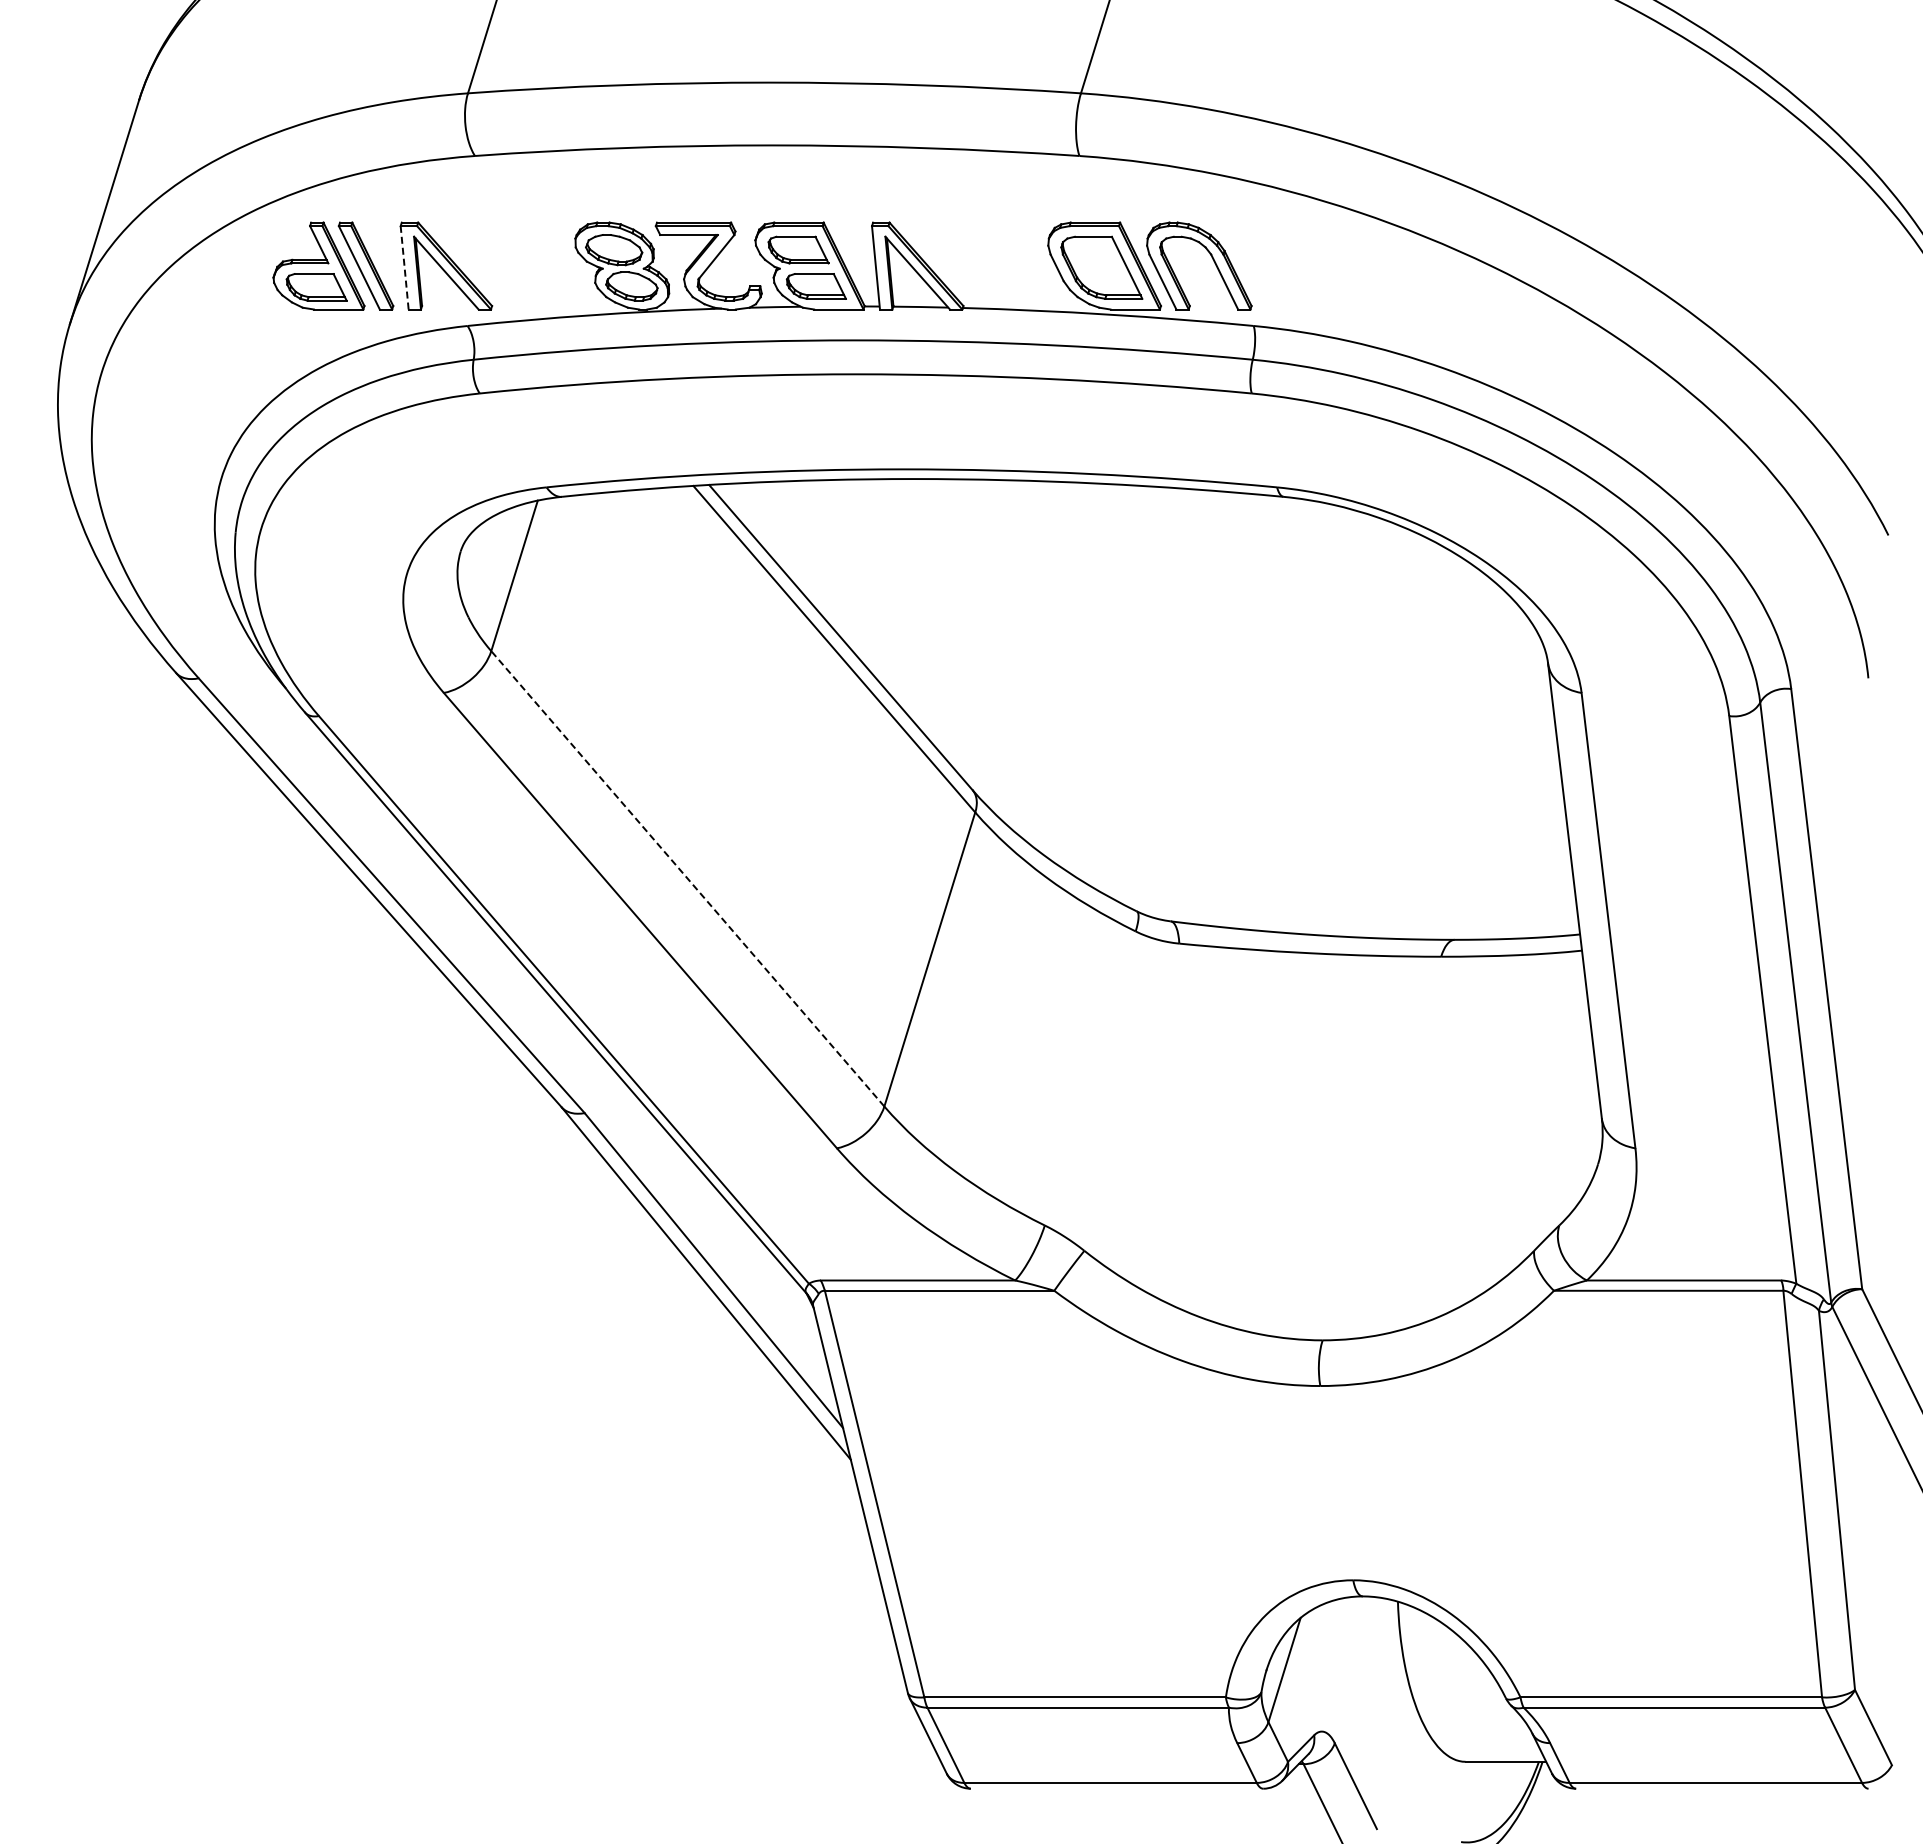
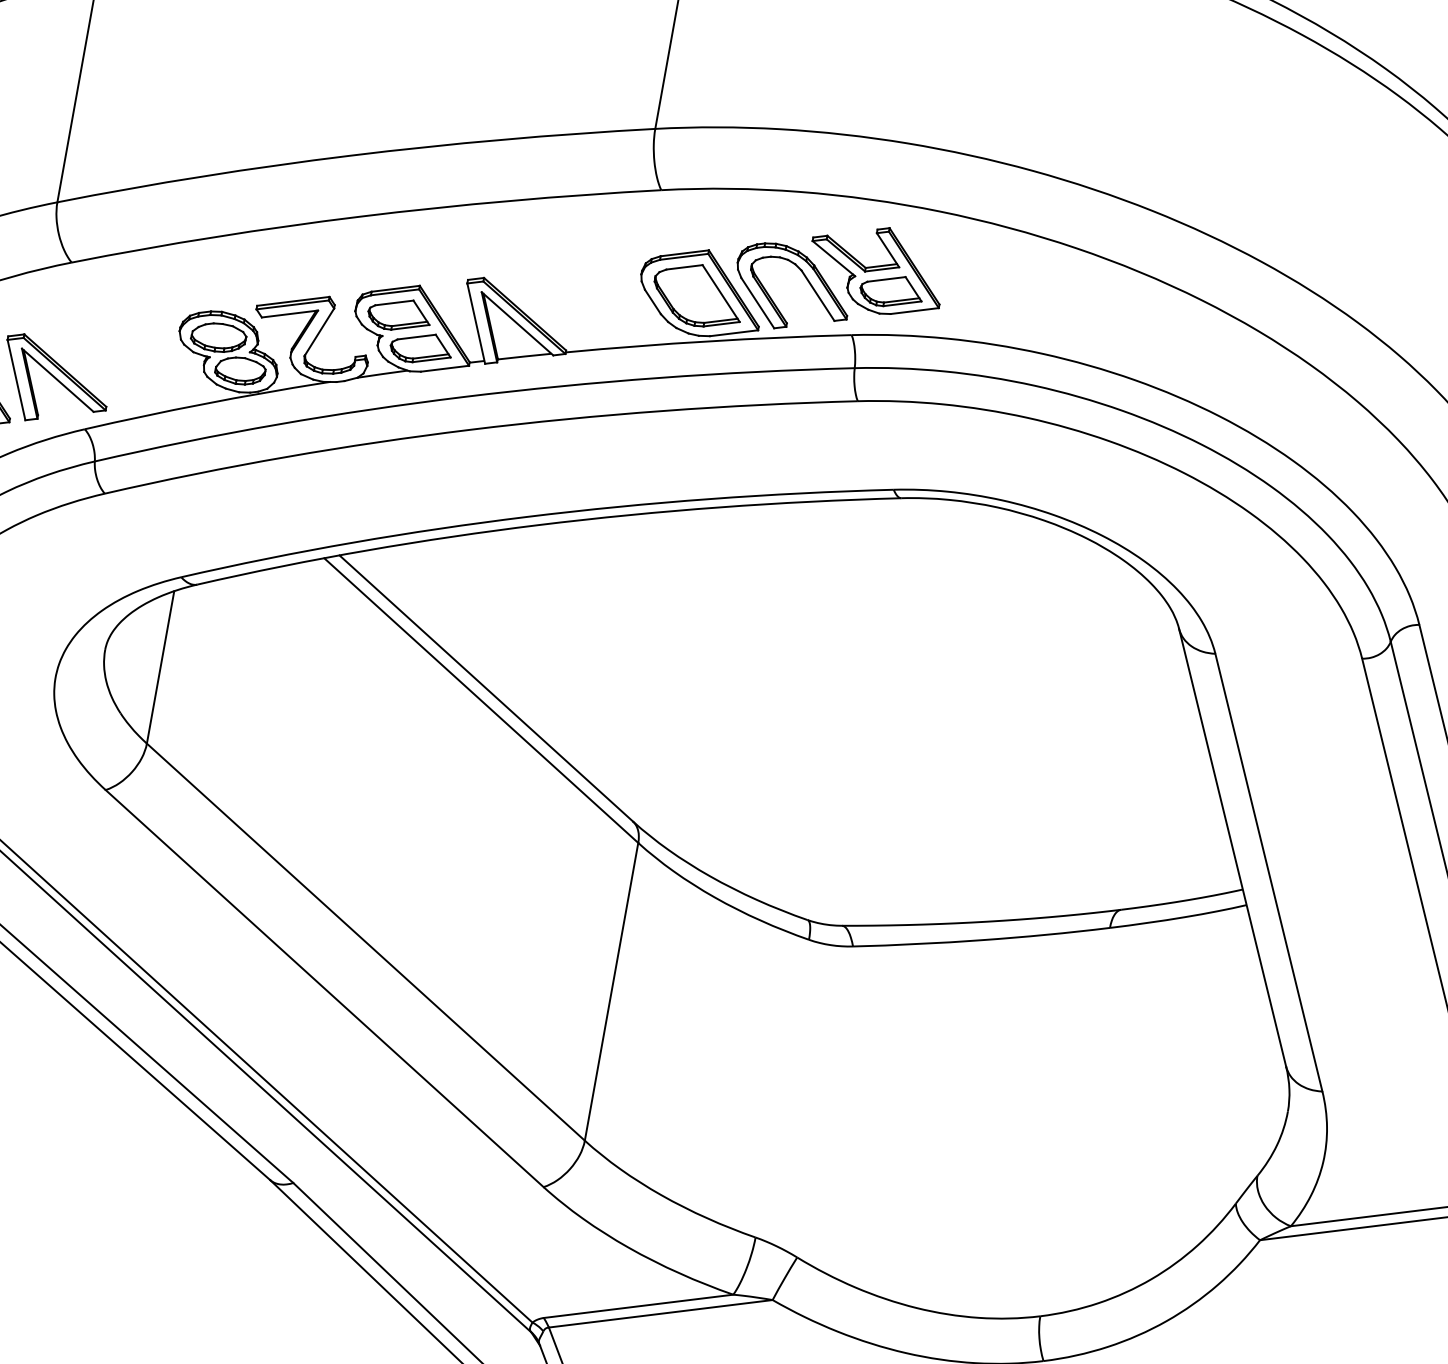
part: (1286, 265) -> (876, 272), added
line: (404, 267) -> (16, 379), dashed -> solid
line: (687, 878) -> (365, 941), dashed -> solid

